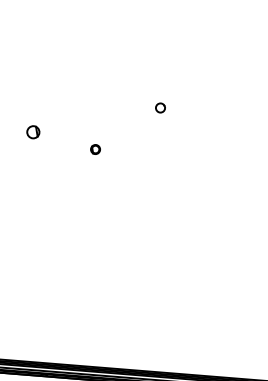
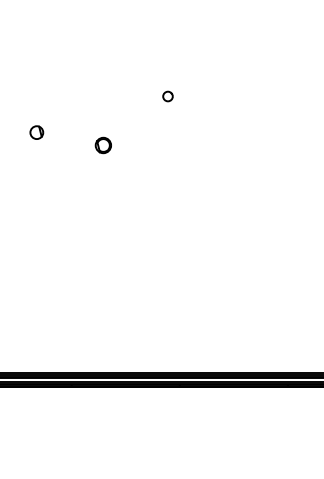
part: (95, 149) -> (103, 145), size x1.6

